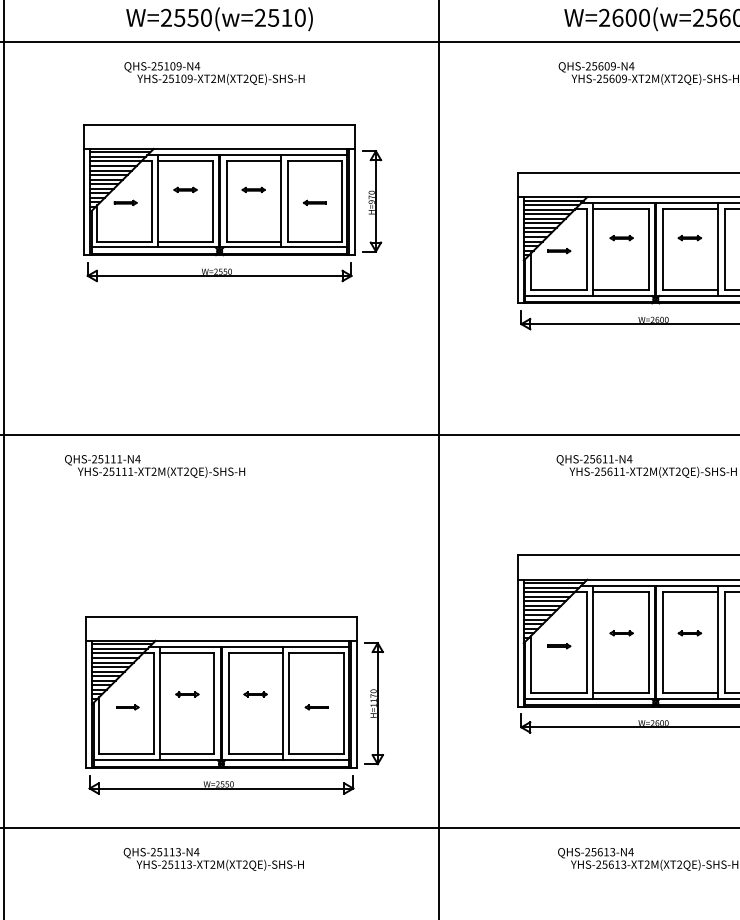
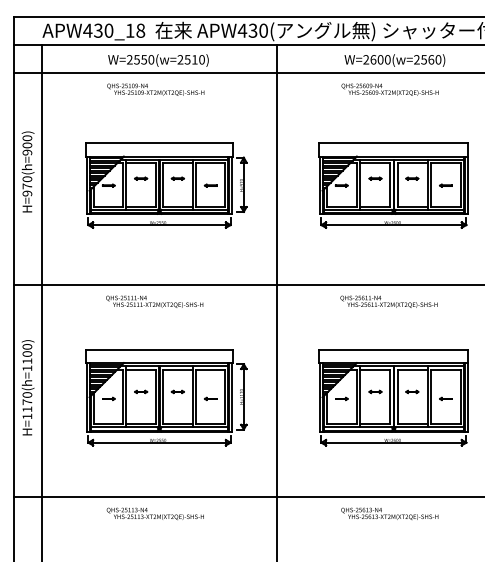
part: (232, 202) -> (166, 185), moved
text: (154, 465) -> (154, 301), moved
part: (234, 704) -> (166, 397), moved

